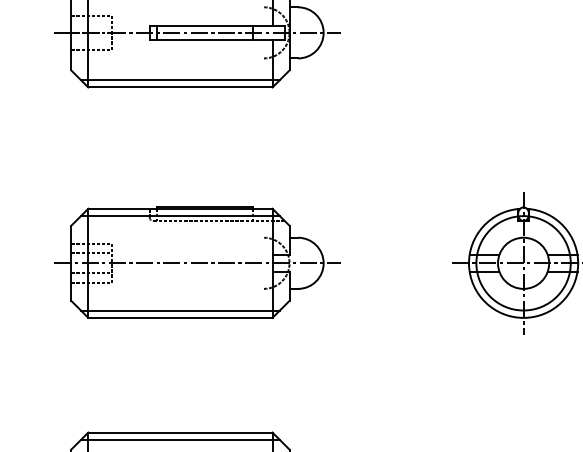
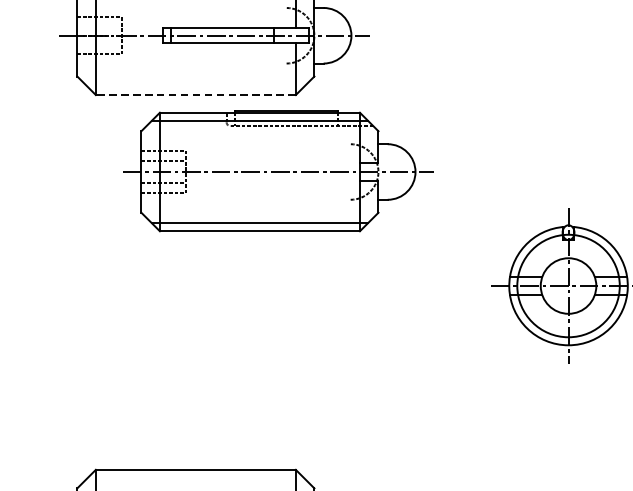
line: (179, 80) -> (194, 87), removed
line: (179, 87) -> (194, 95), solid -> dashed
part: (197, 262) -> (278, 171), moved
line: (179, 439) -> (194, 477), removed

